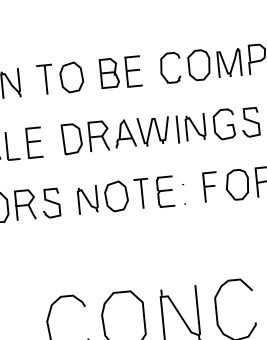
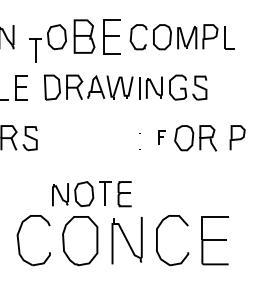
part: (120, 71) -> (97, 36), size x1.4
part: (45, 79) -> (35, 50), moved
part: (209, 186) -> (161, 137), size x0.6
part: (125, 196) -> (91, 194), moved

